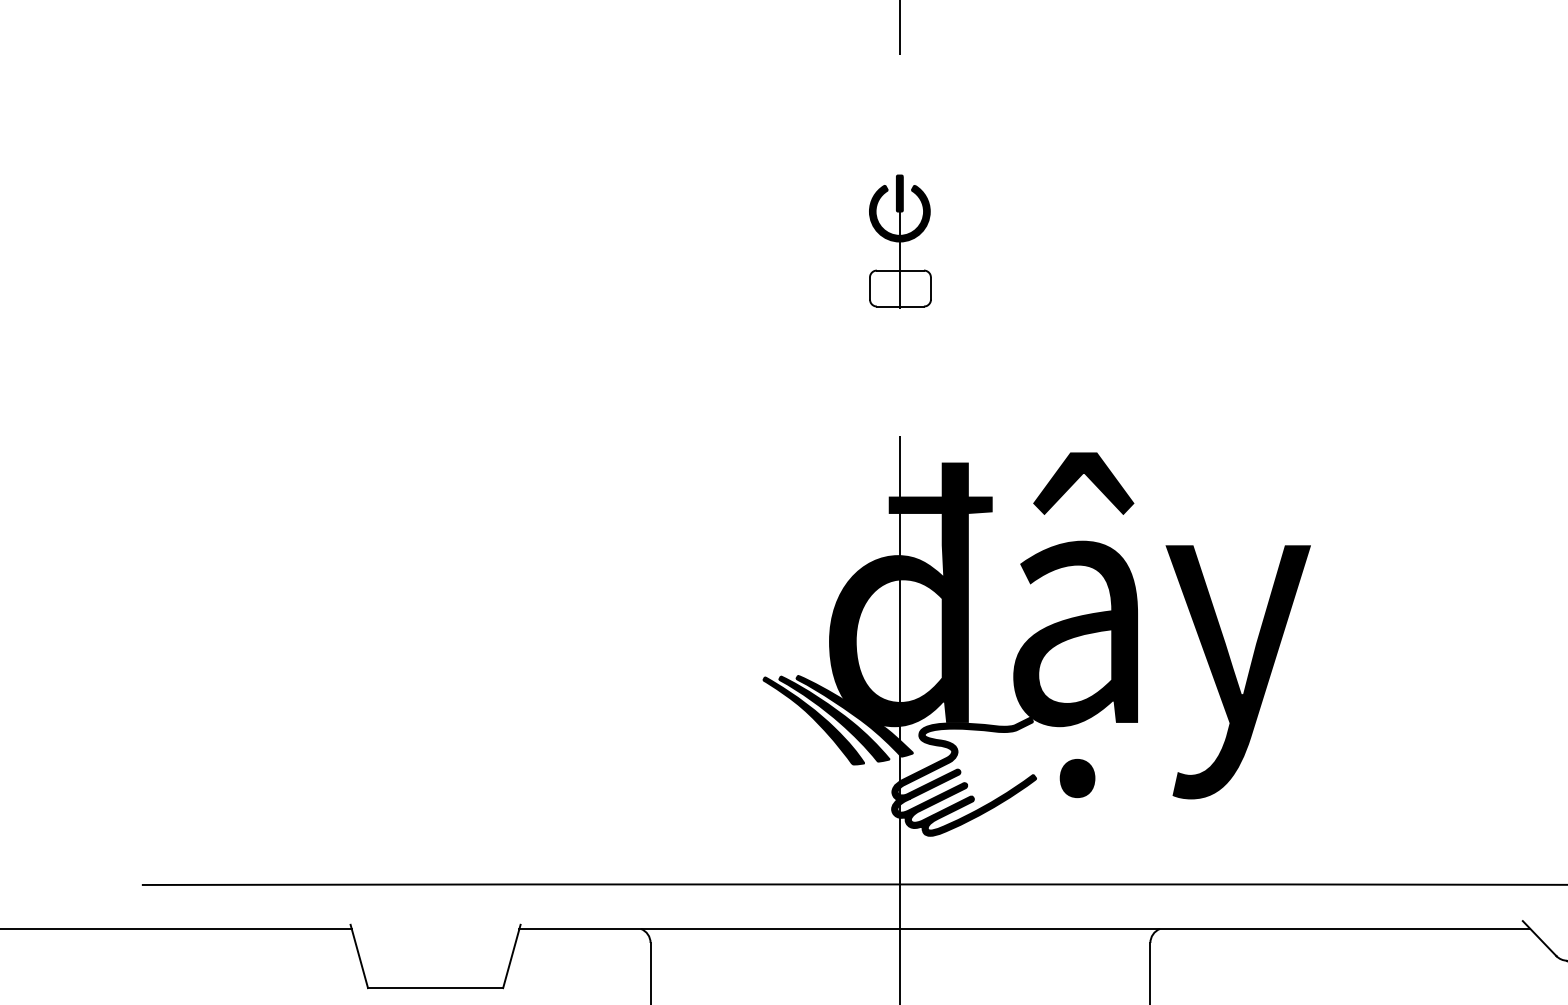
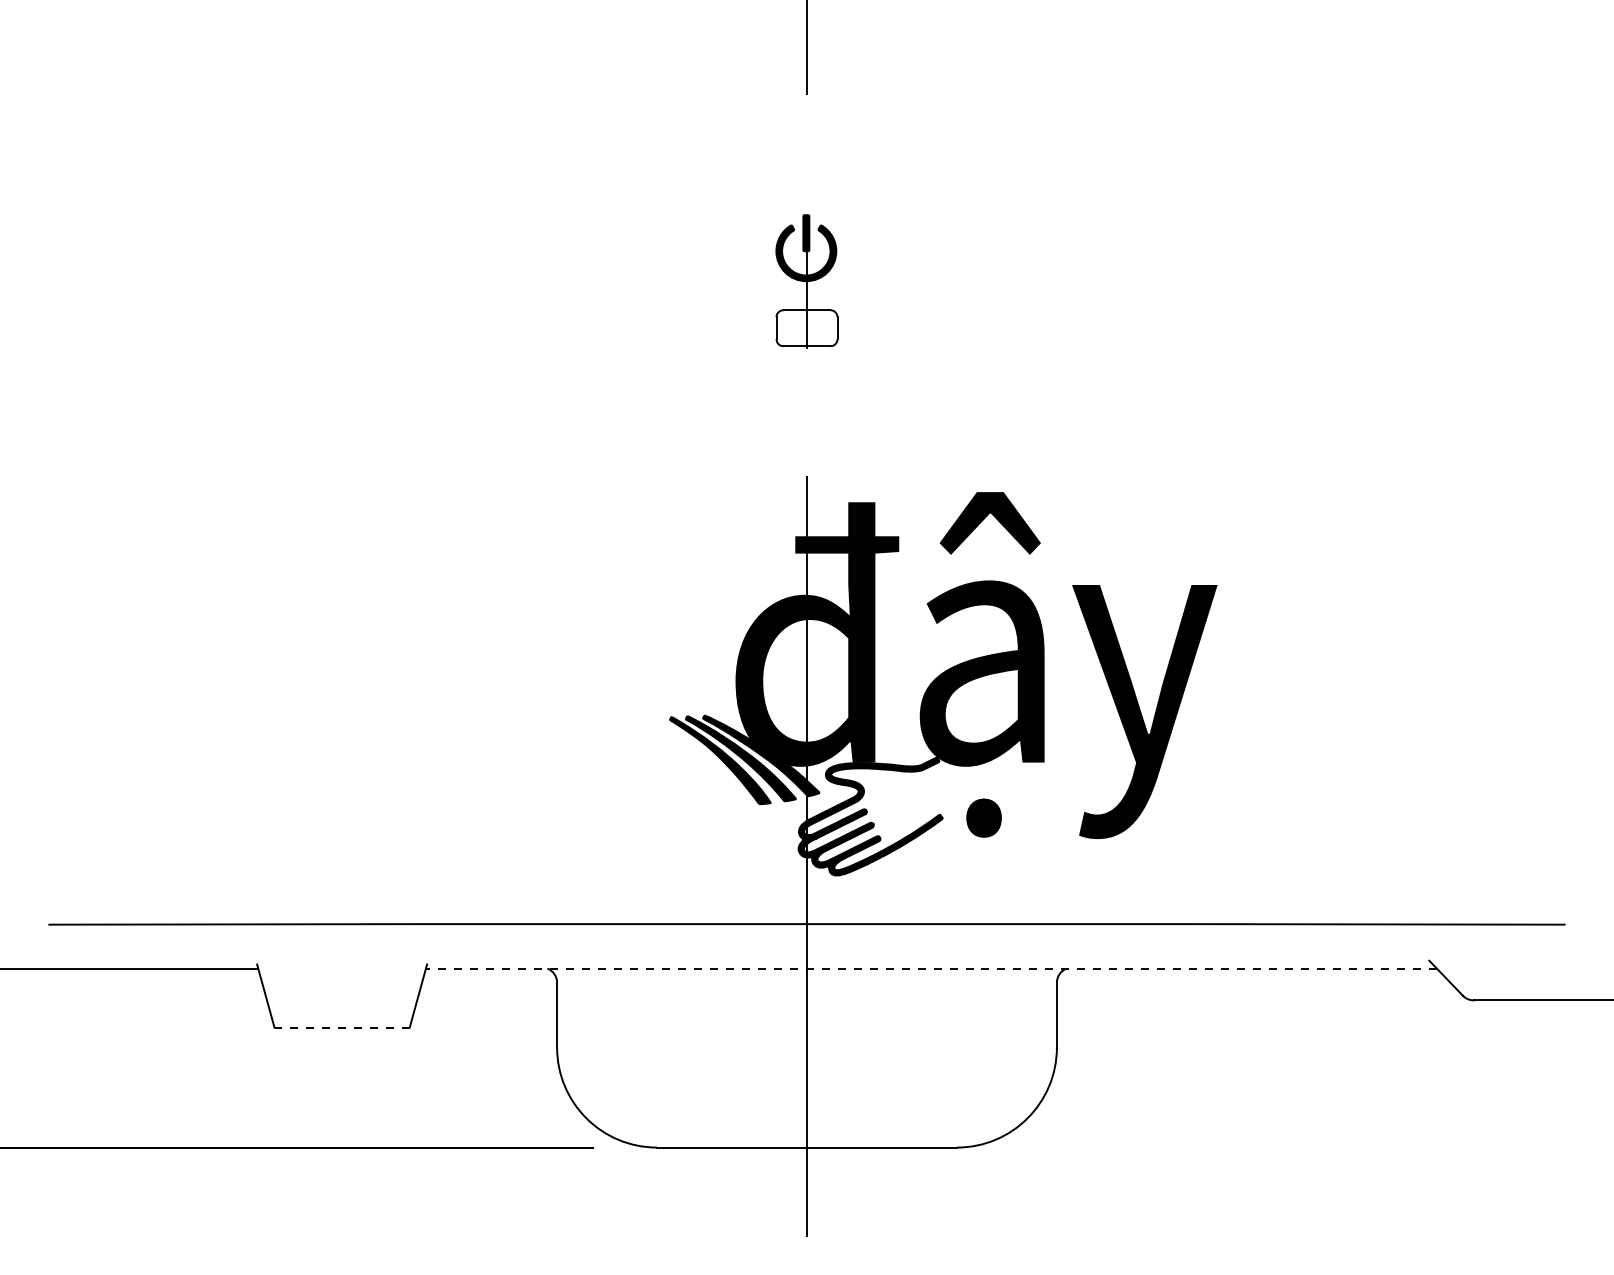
line: (1023, 928) -> (930, 968), solid -> dashed
line: (435, 987) -> (342, 1027), solid -> dashed

